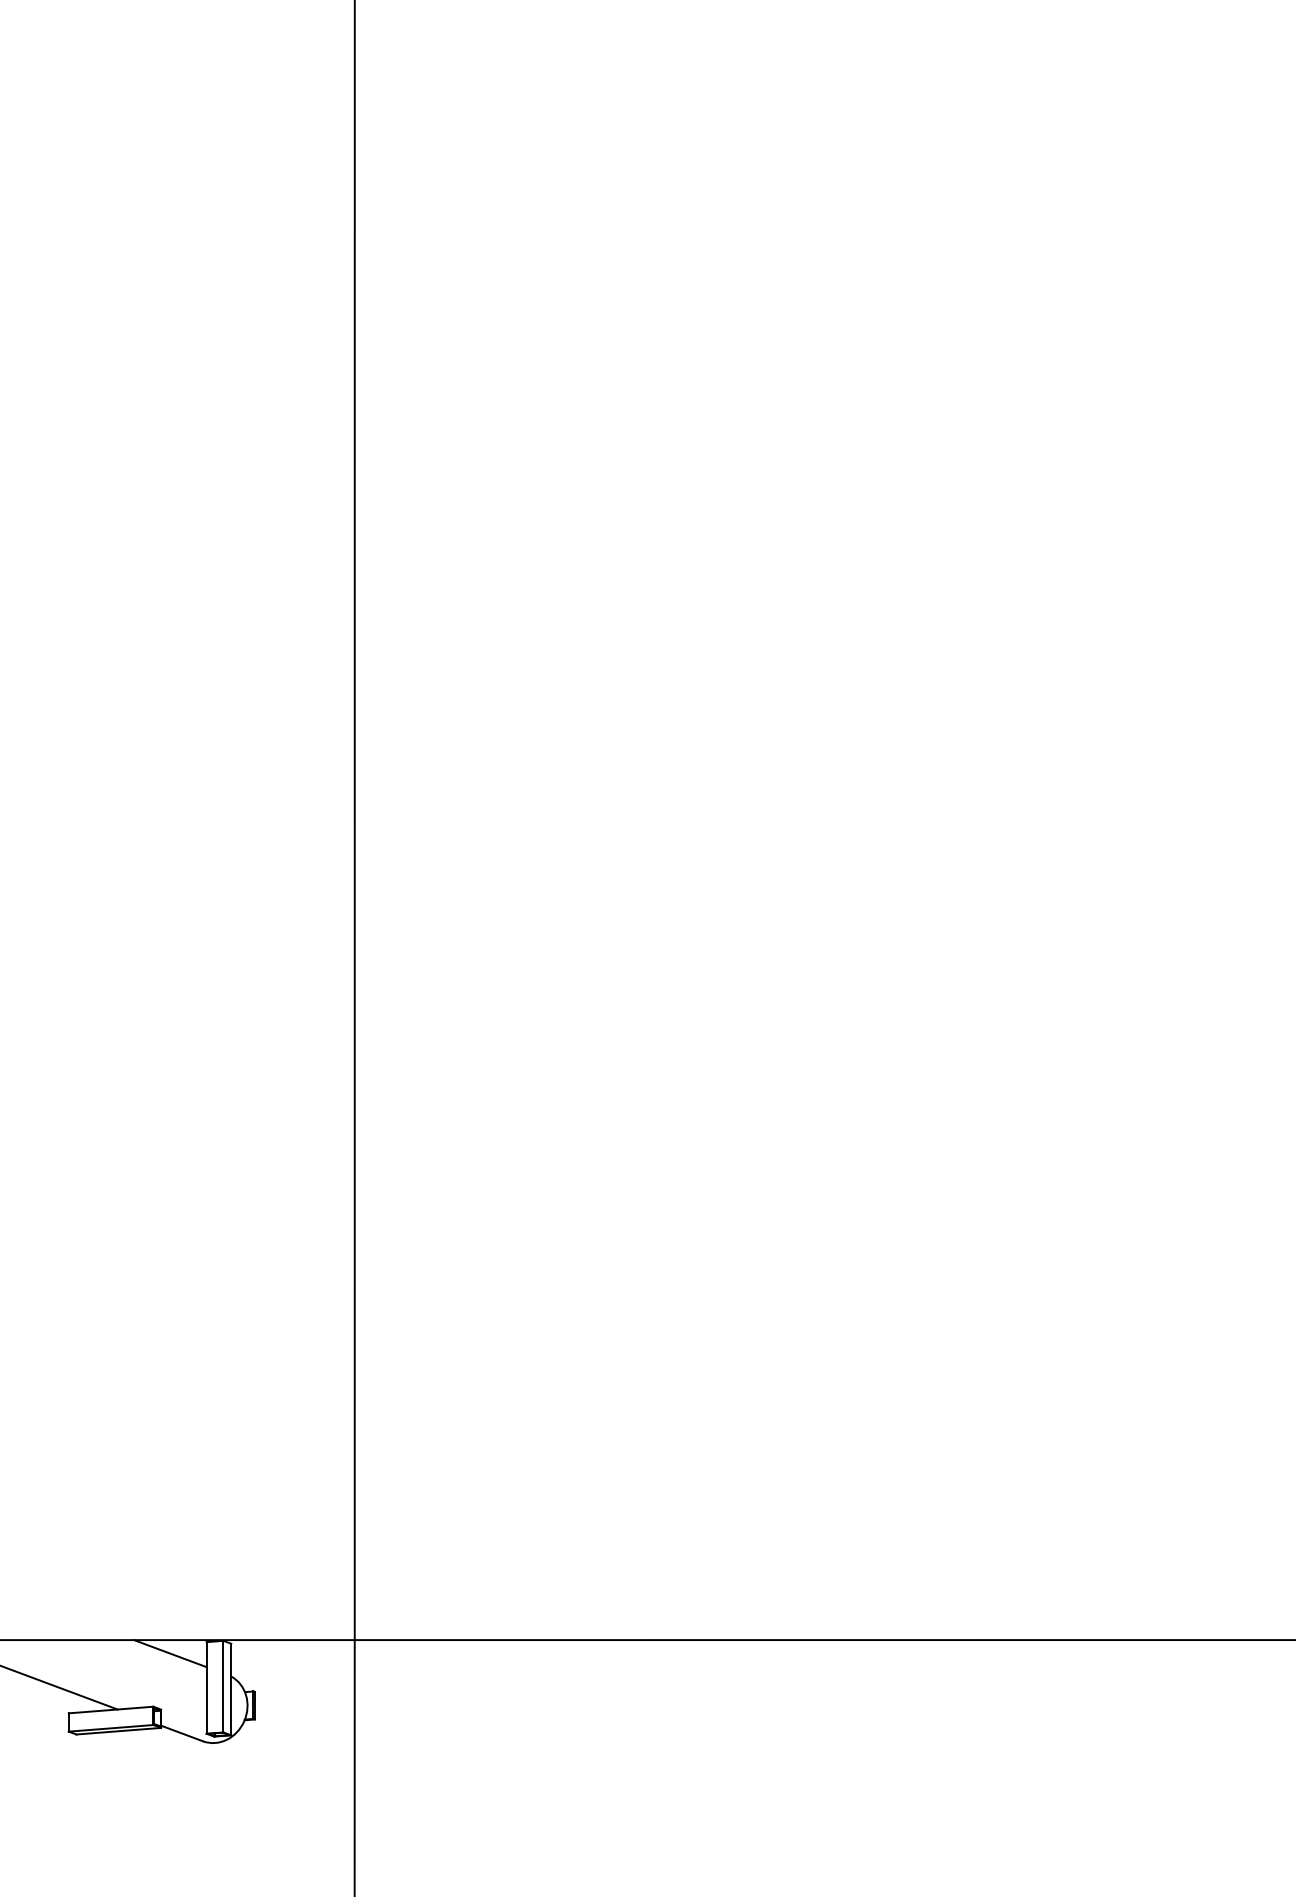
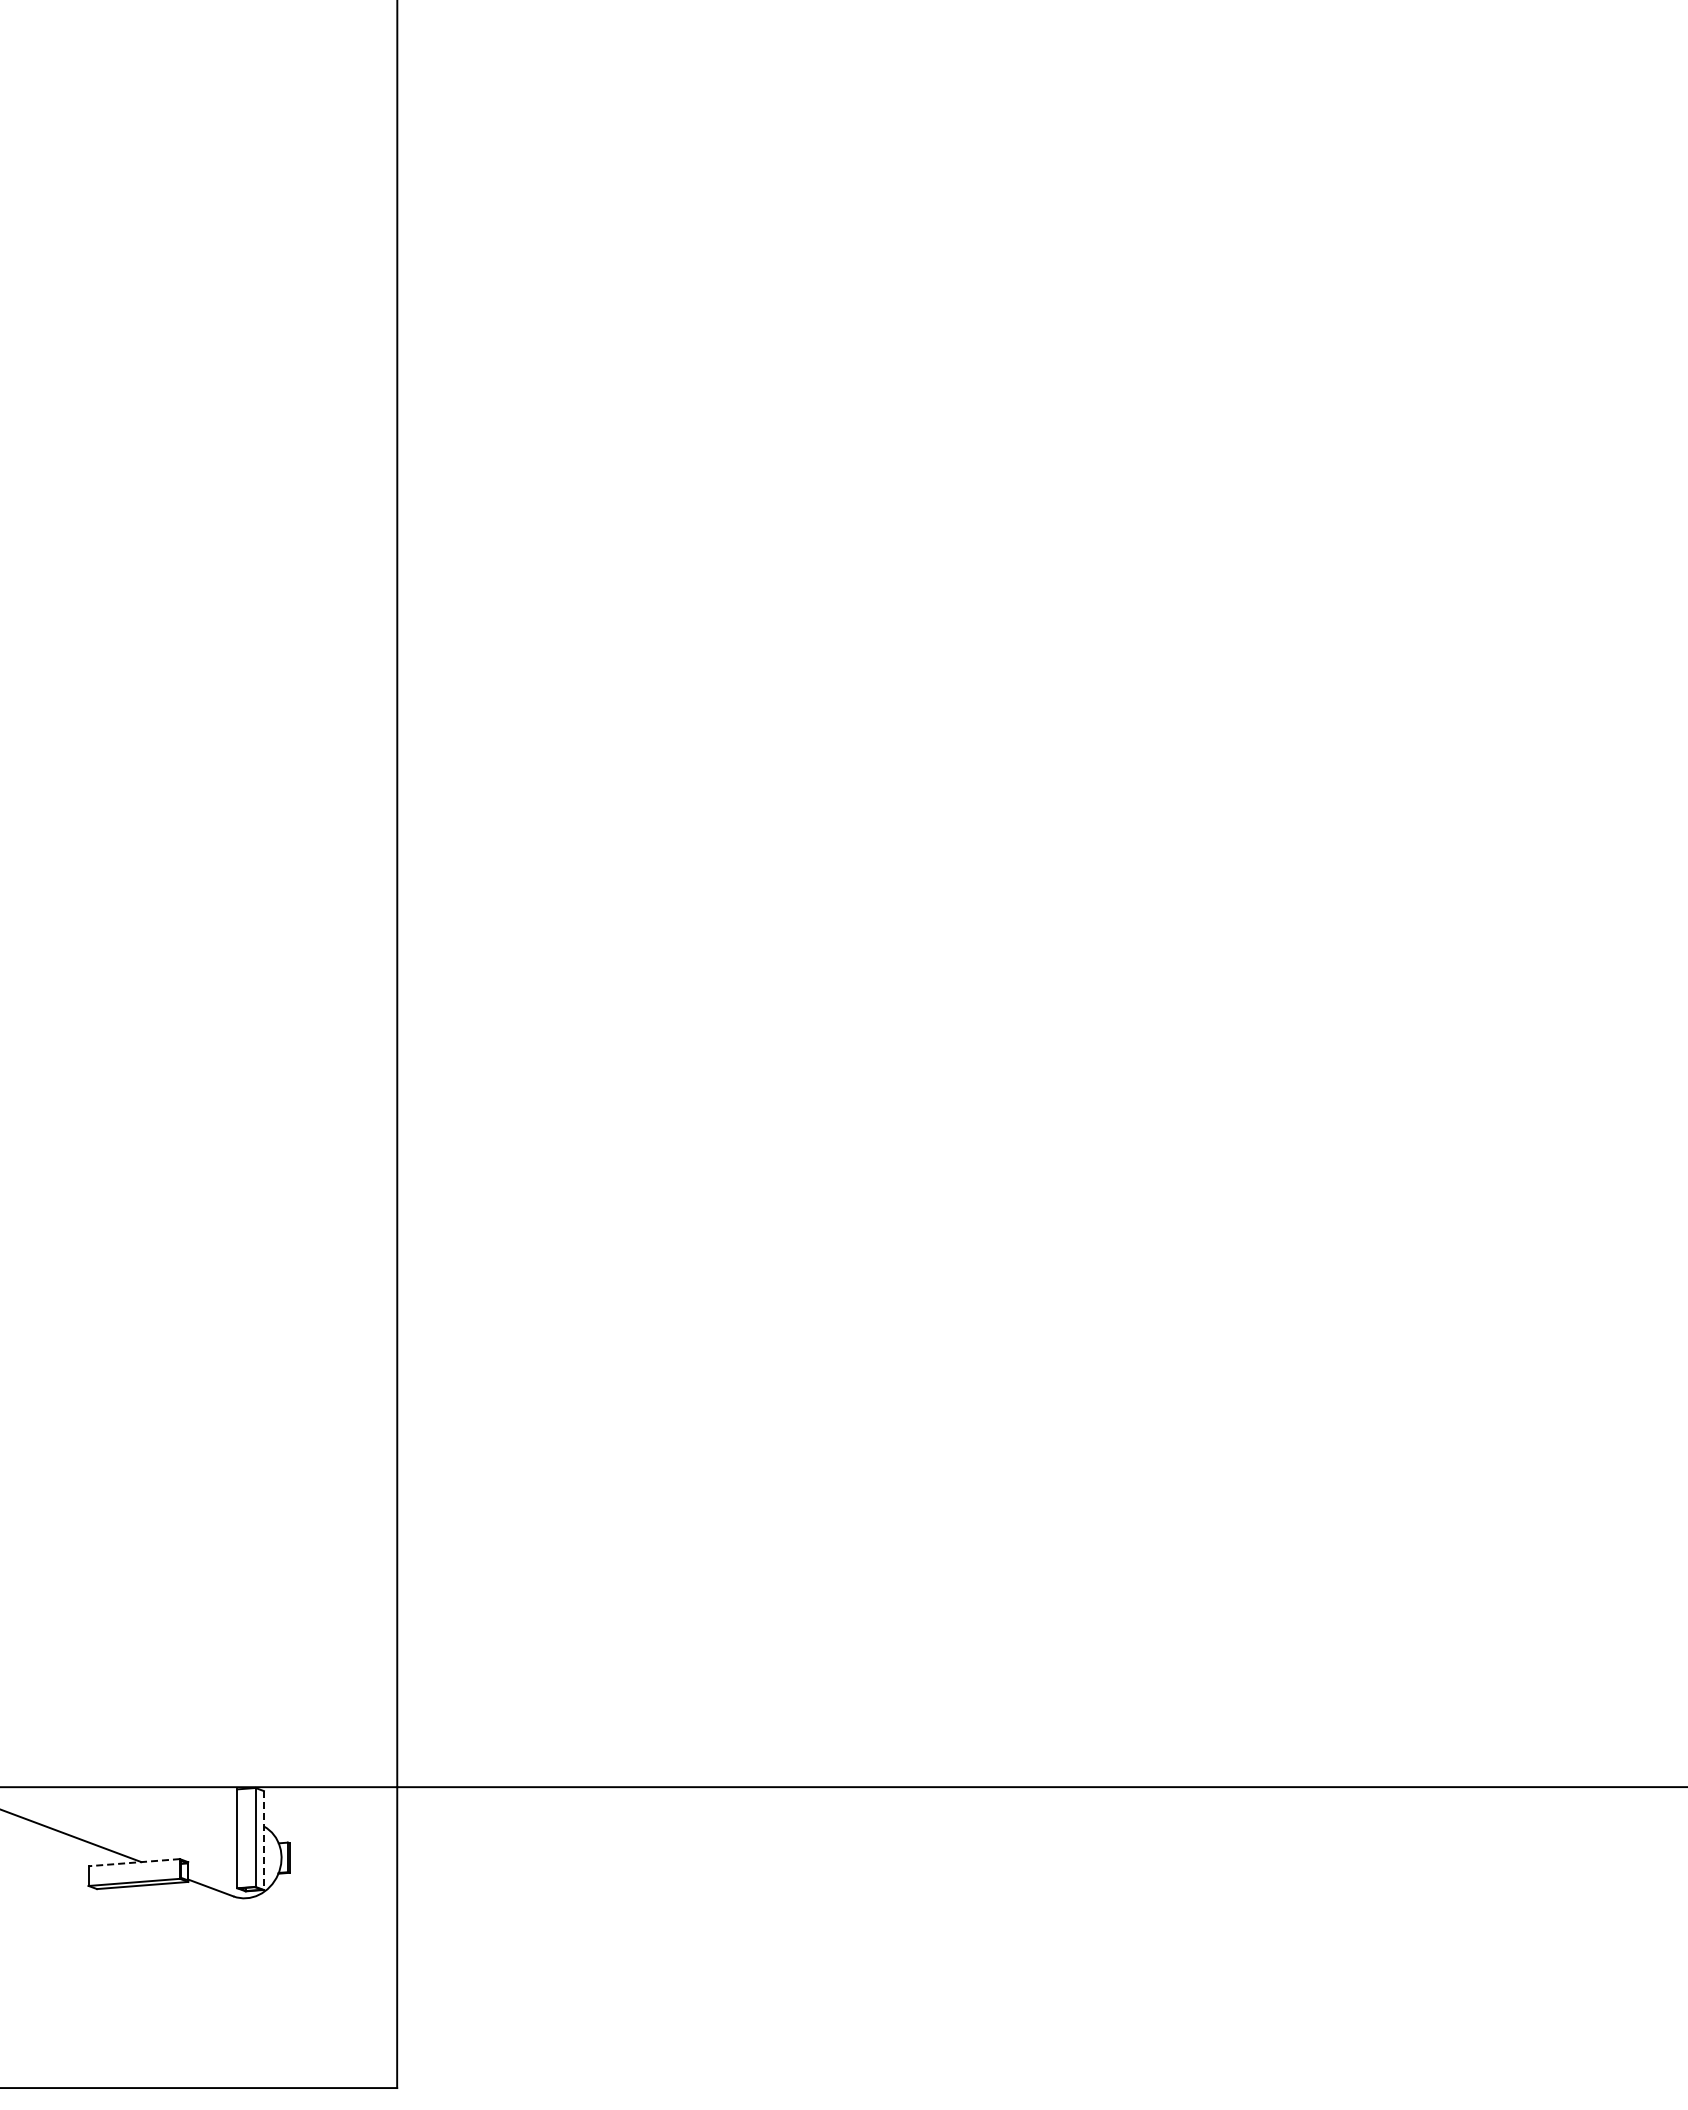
line: (170, 1653) -> (198, 1801), removed
line: (230, 1690) -> (263, 1841), solid -> dashed
line: (111, 1709) -> (134, 1862), solid -> dashed

